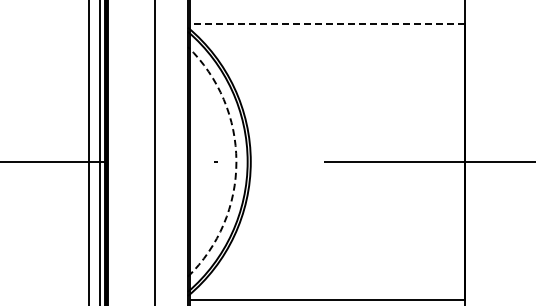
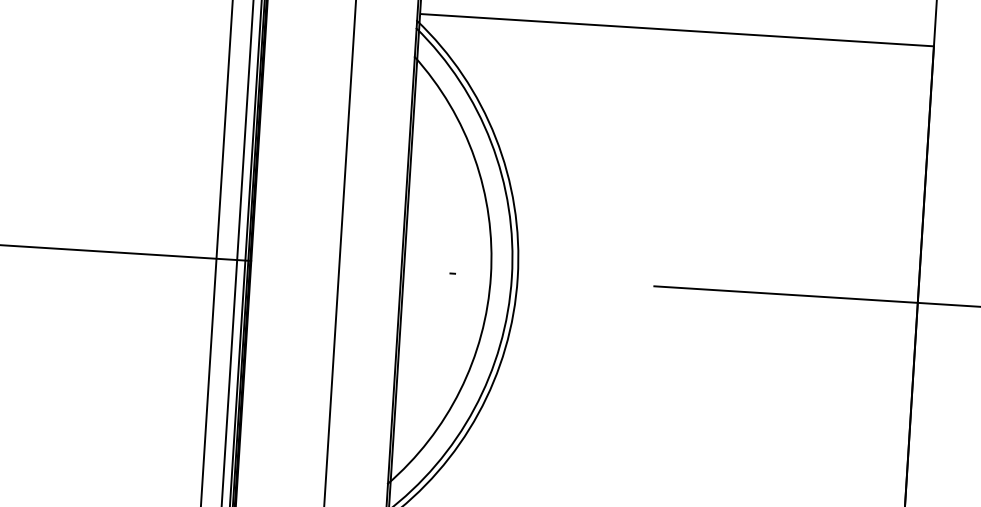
line: (327, 24) -> (676, 30), dashed -> solid
arc: (236, 161) -> (491, 275), dashed -> solid

